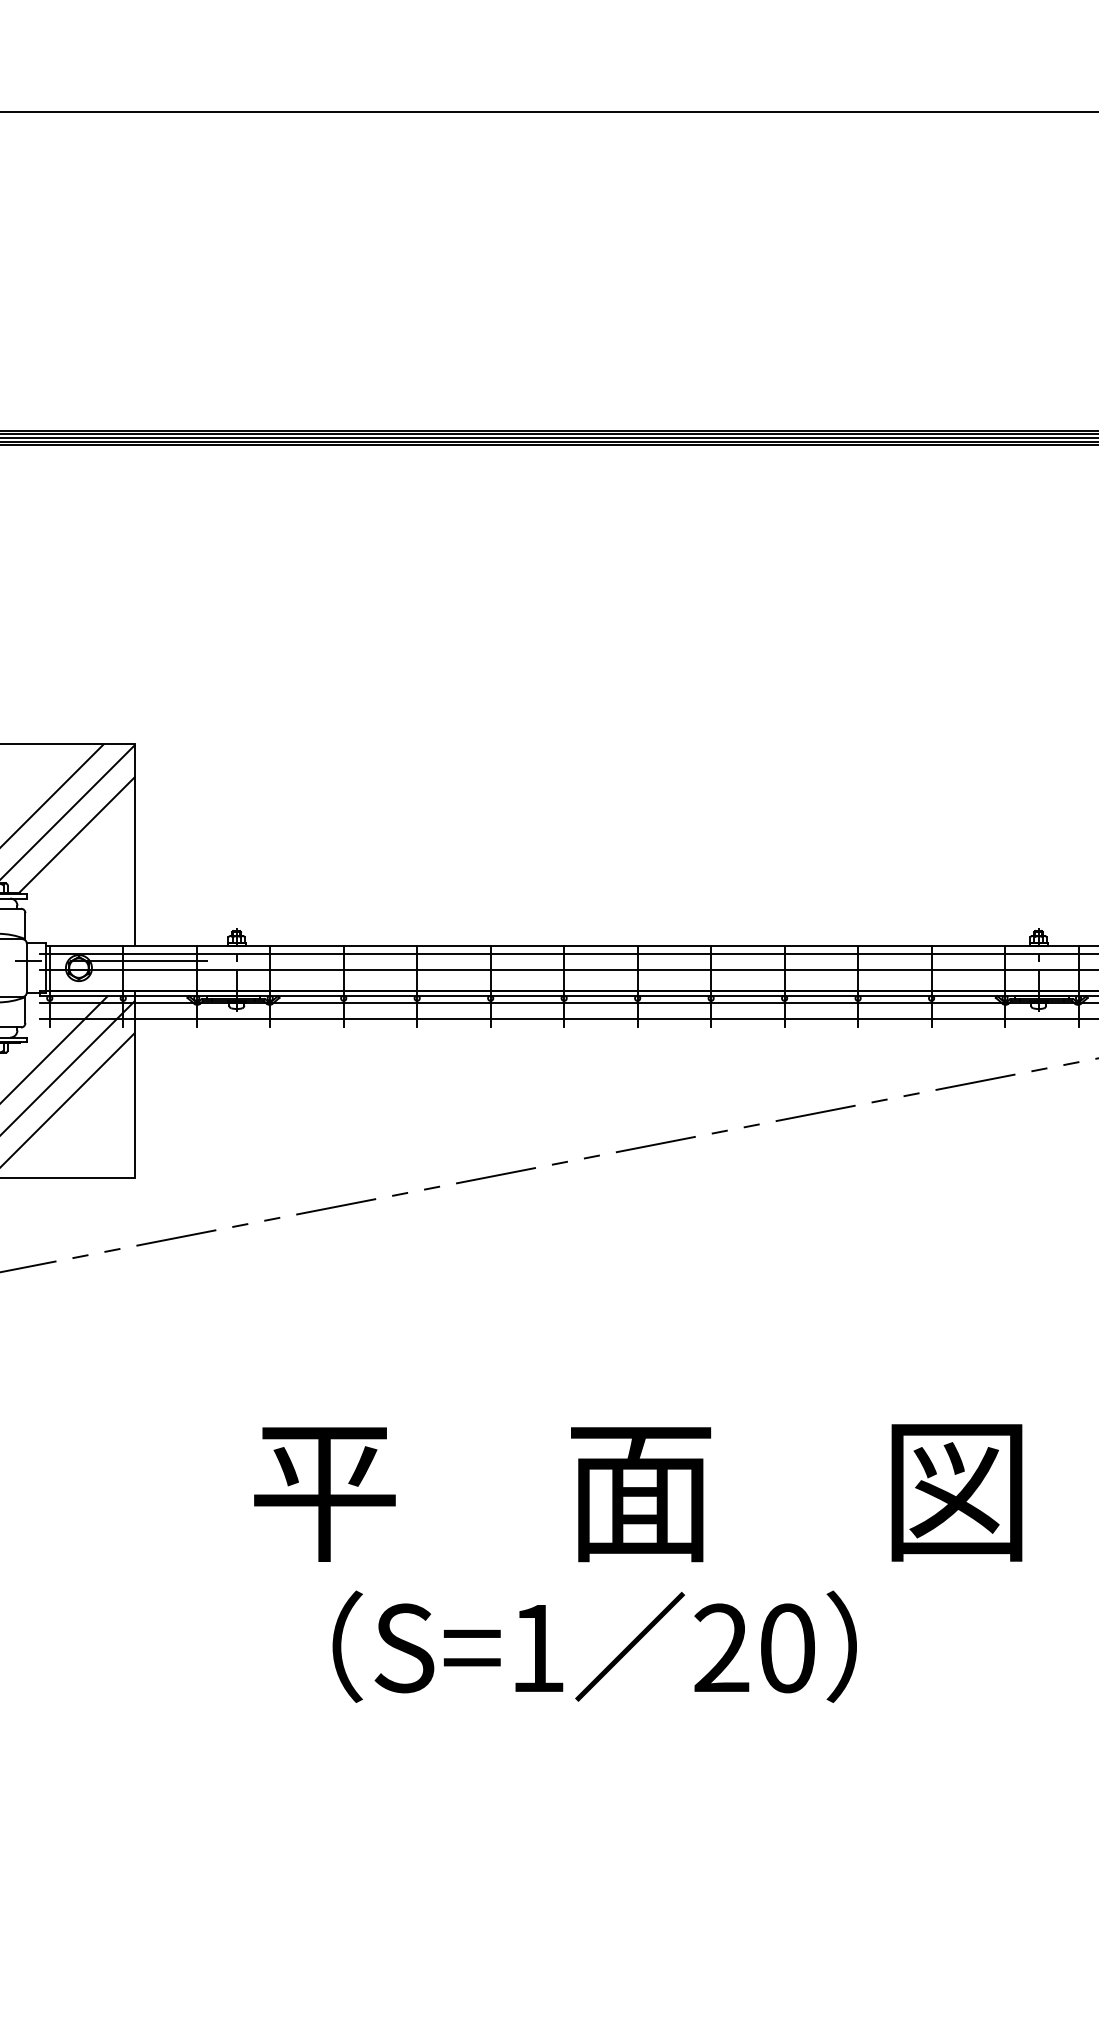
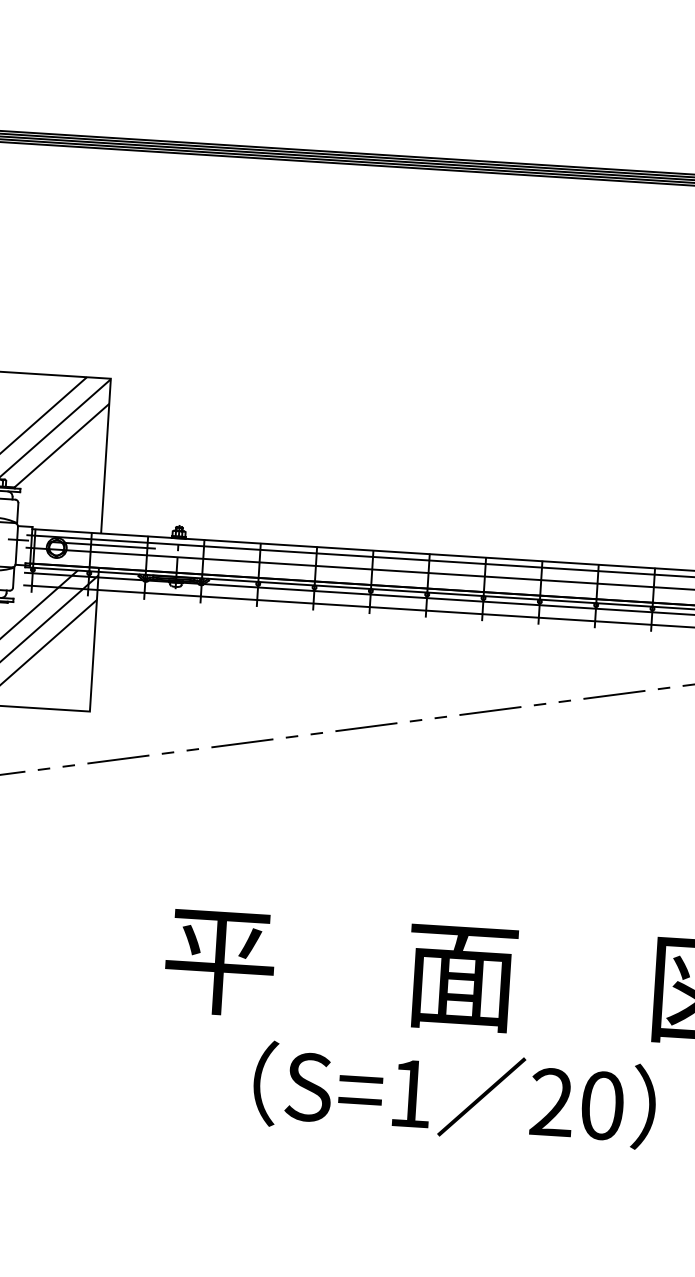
text: (594, 1646) -> (454, 1095), moved

